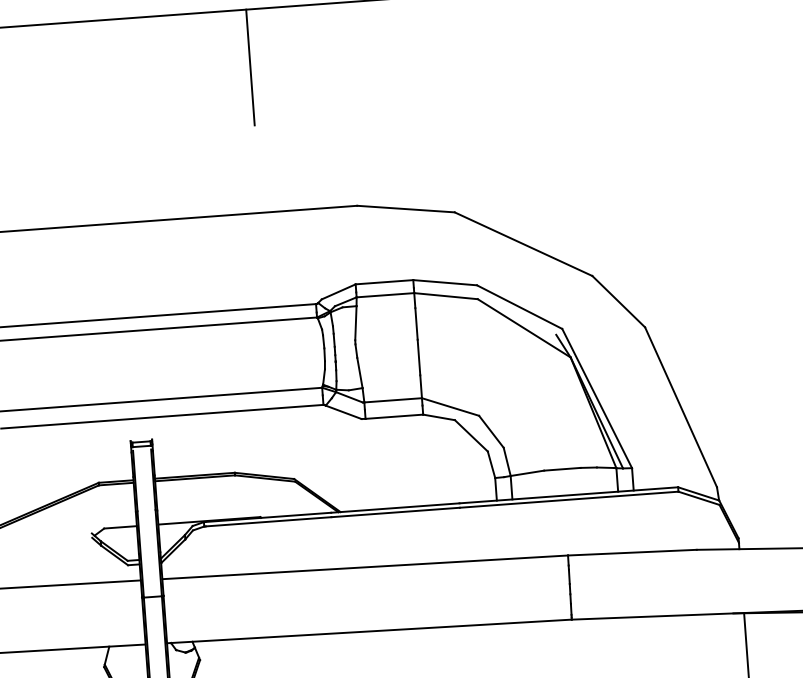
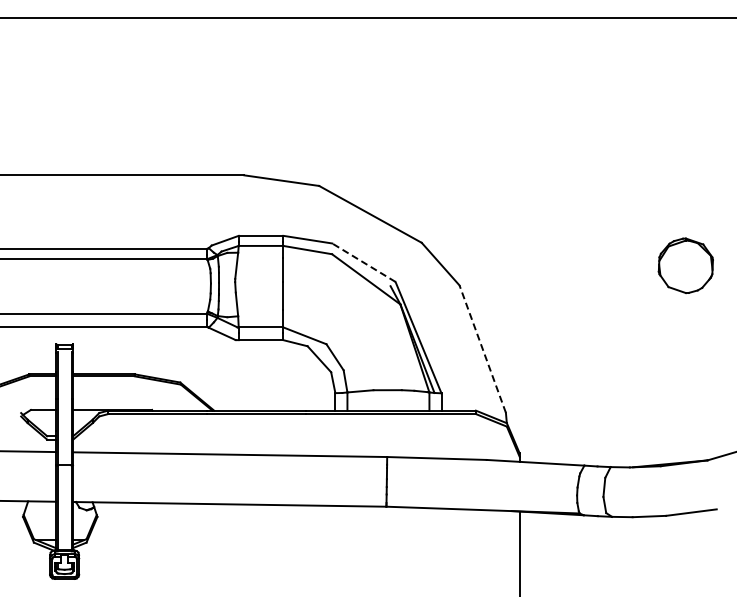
line: (249, 67) -> (169, 62), removed
line: (519, 306) -> (363, 262), solid -> dashed
line: (680, 407) -> (482, 349), solid -> dashed

